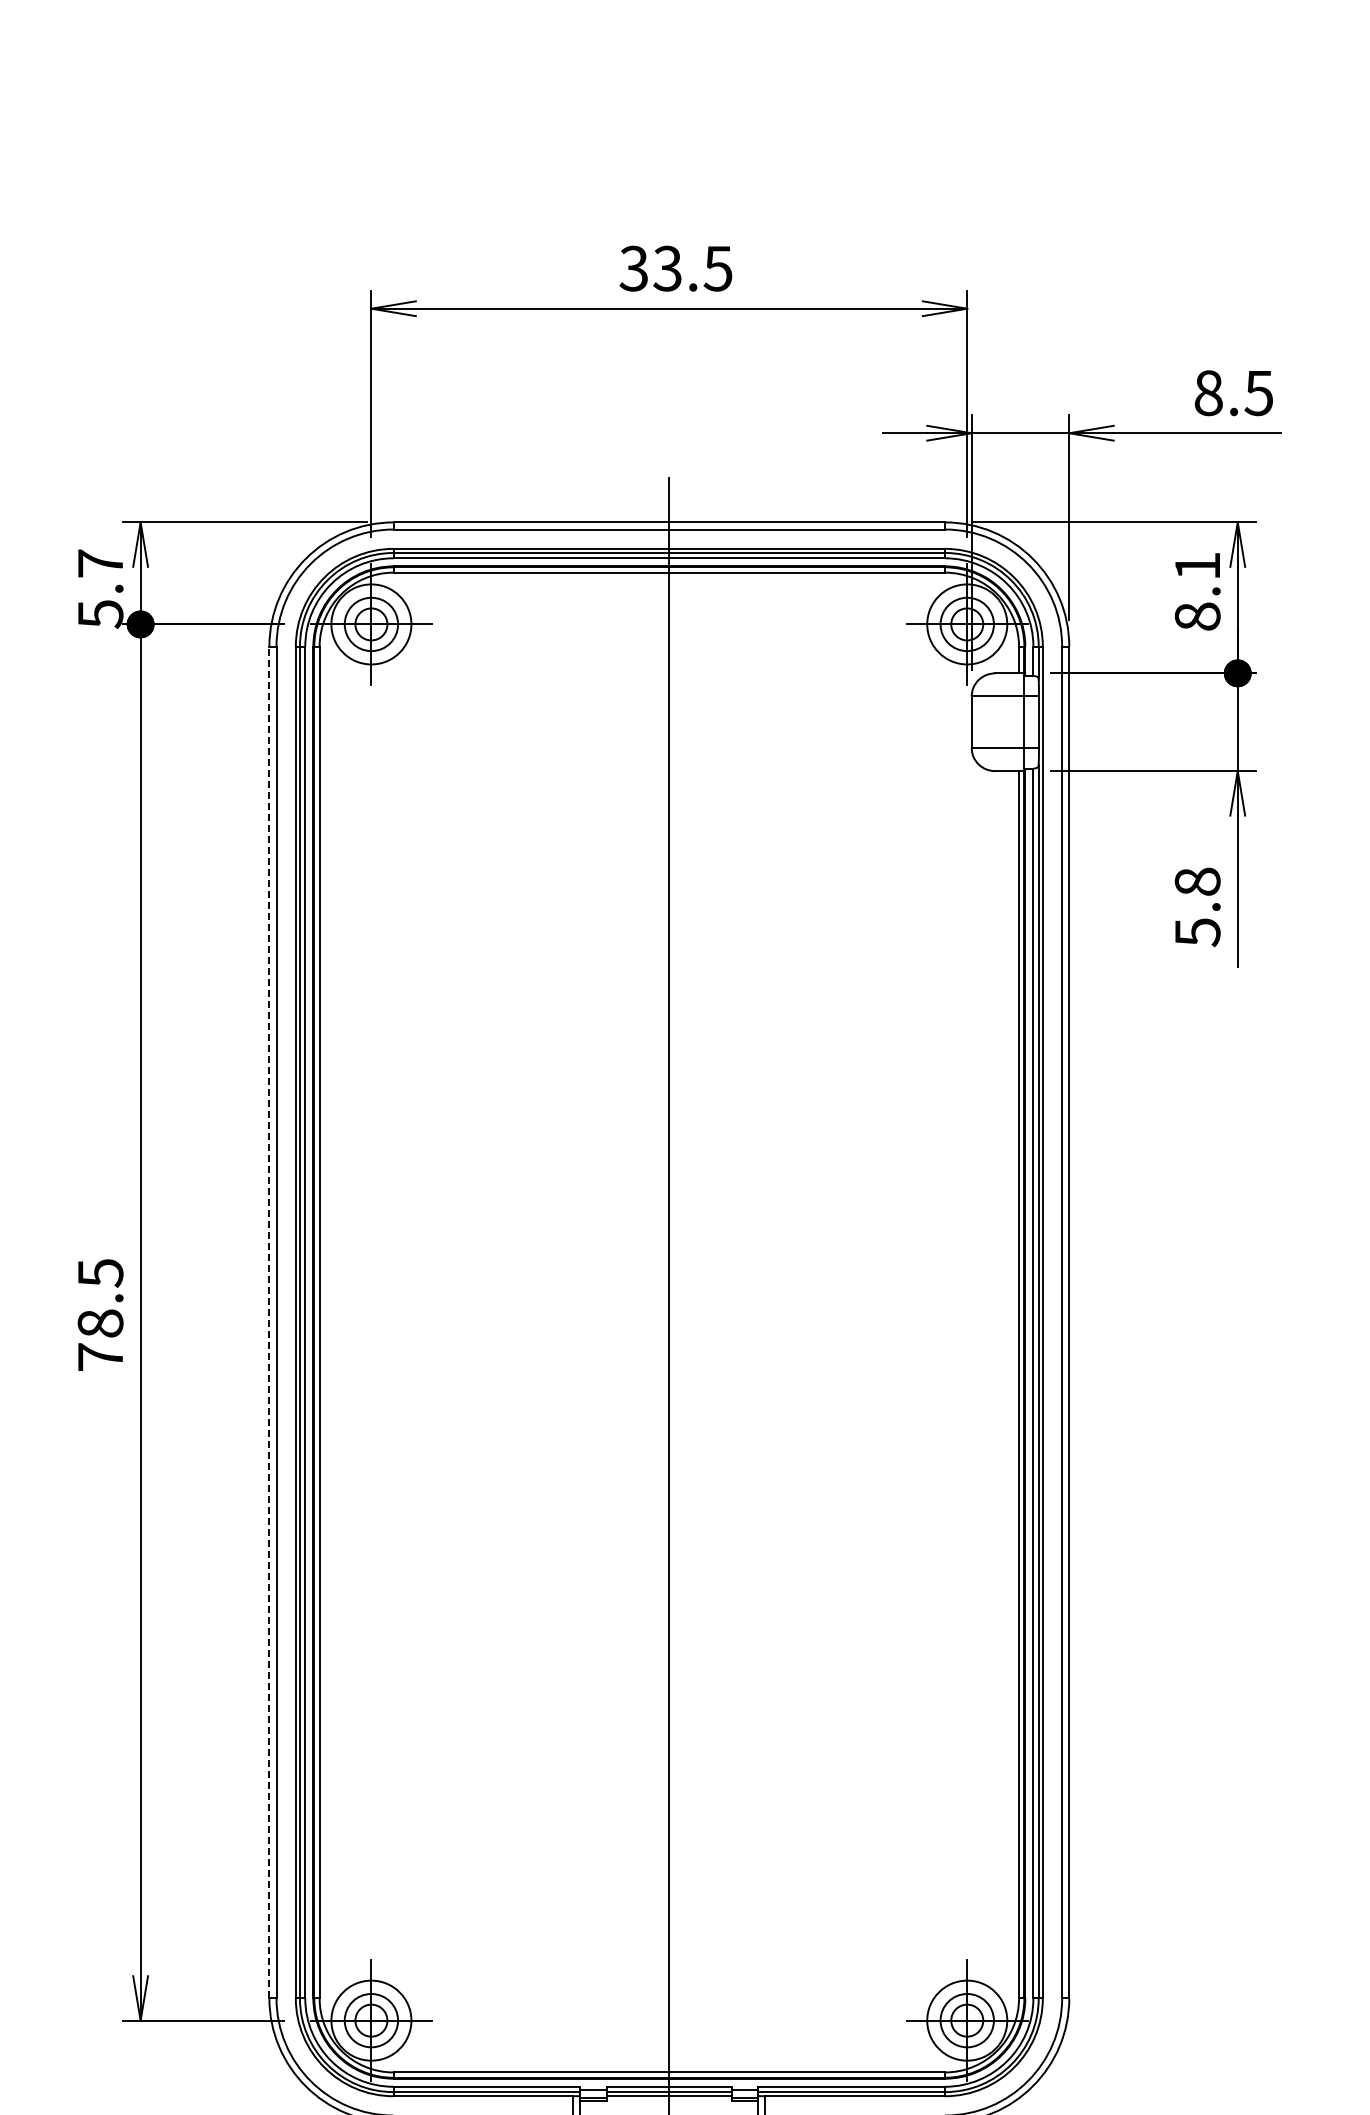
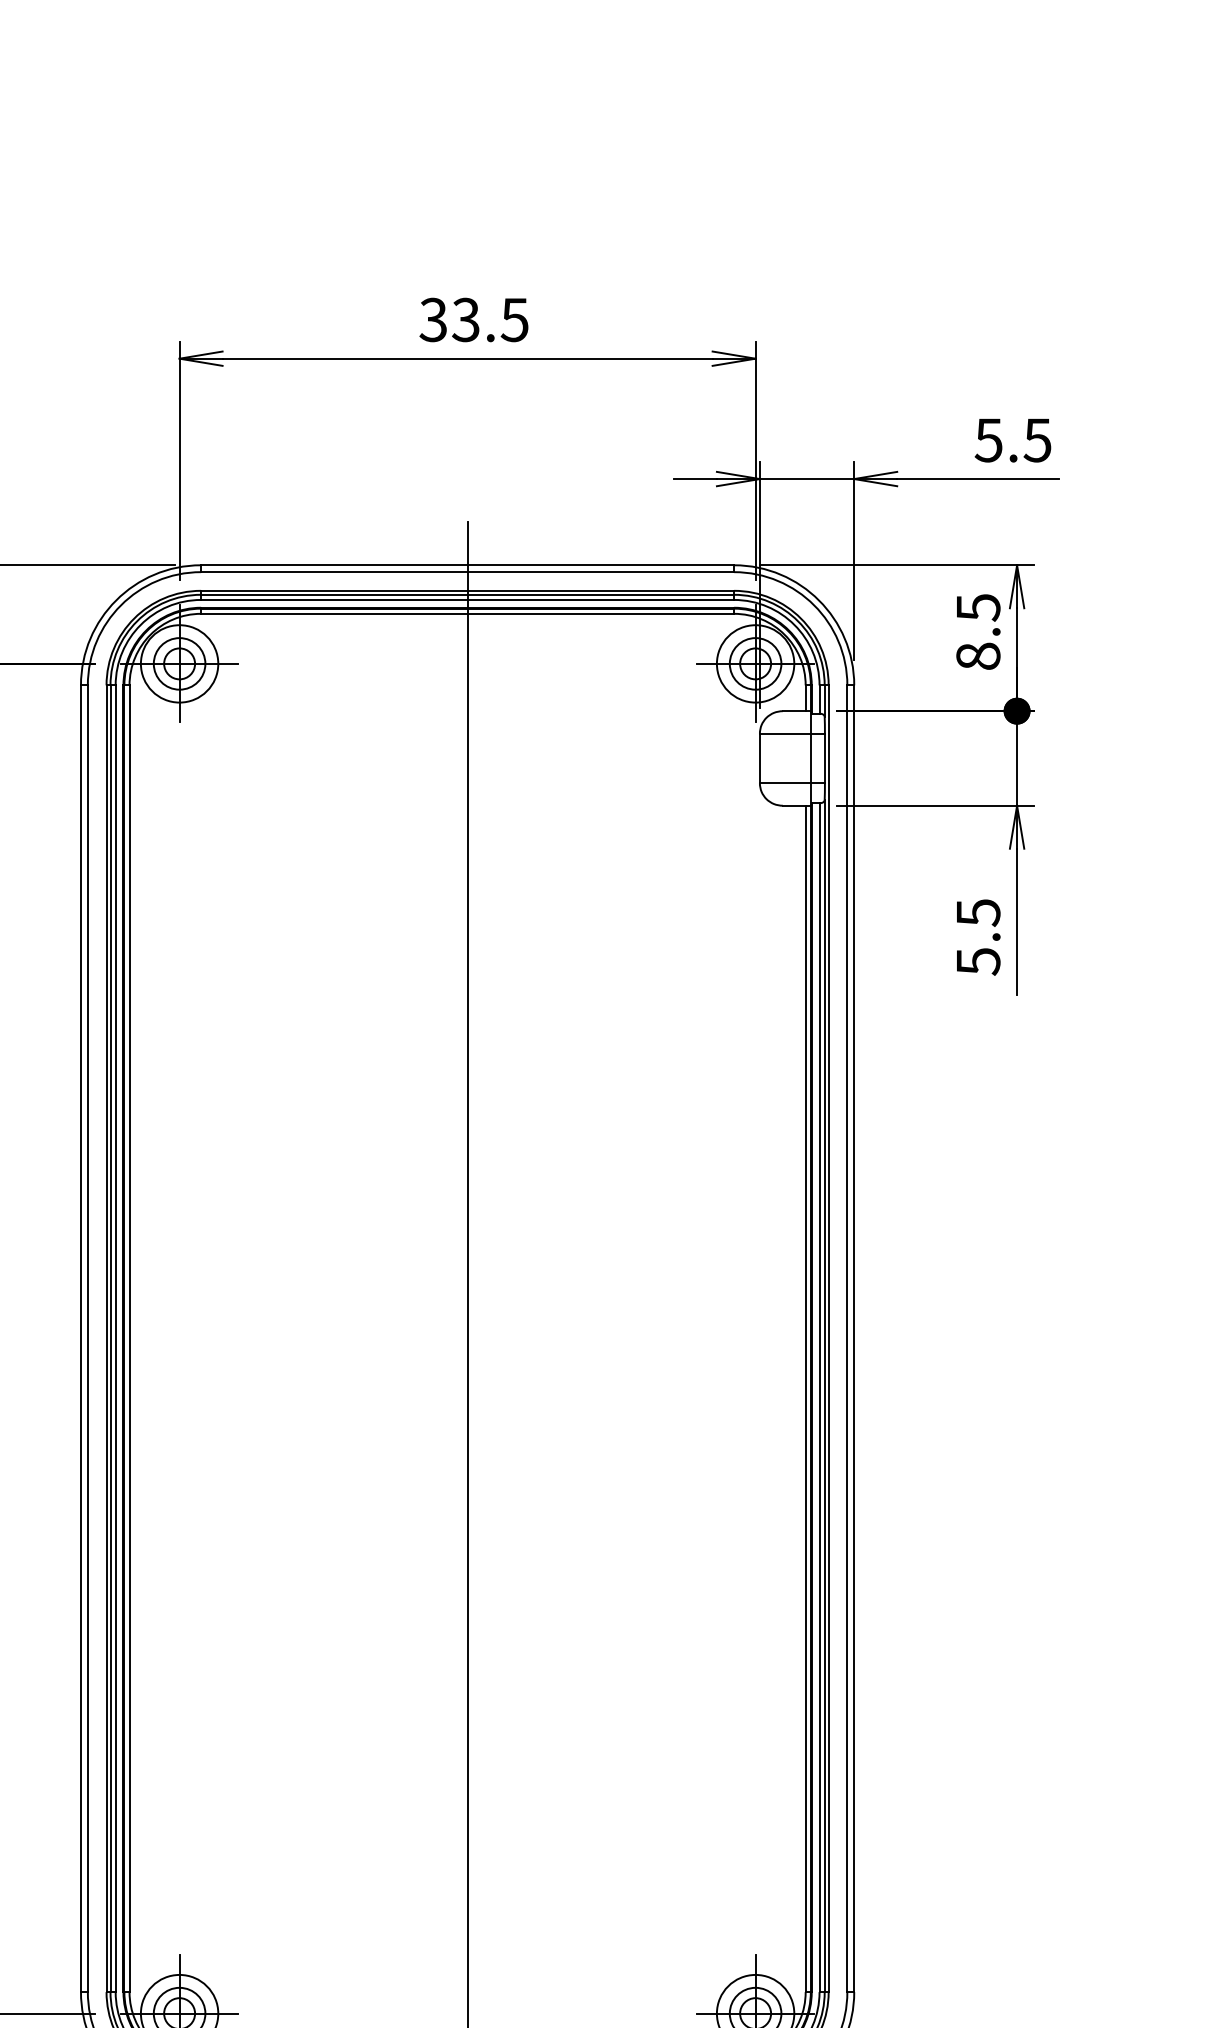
text: (1207, 393) -> (987, 440), 8.5 -> 5.5
text: (1197, 566) -> (978, 607), 8.1 -> 8.5
text: (1197, 881) -> (978, 912), 5.8 -> 5.5
line: (269, 1322) -> (81, 1338), dashed -> solid

